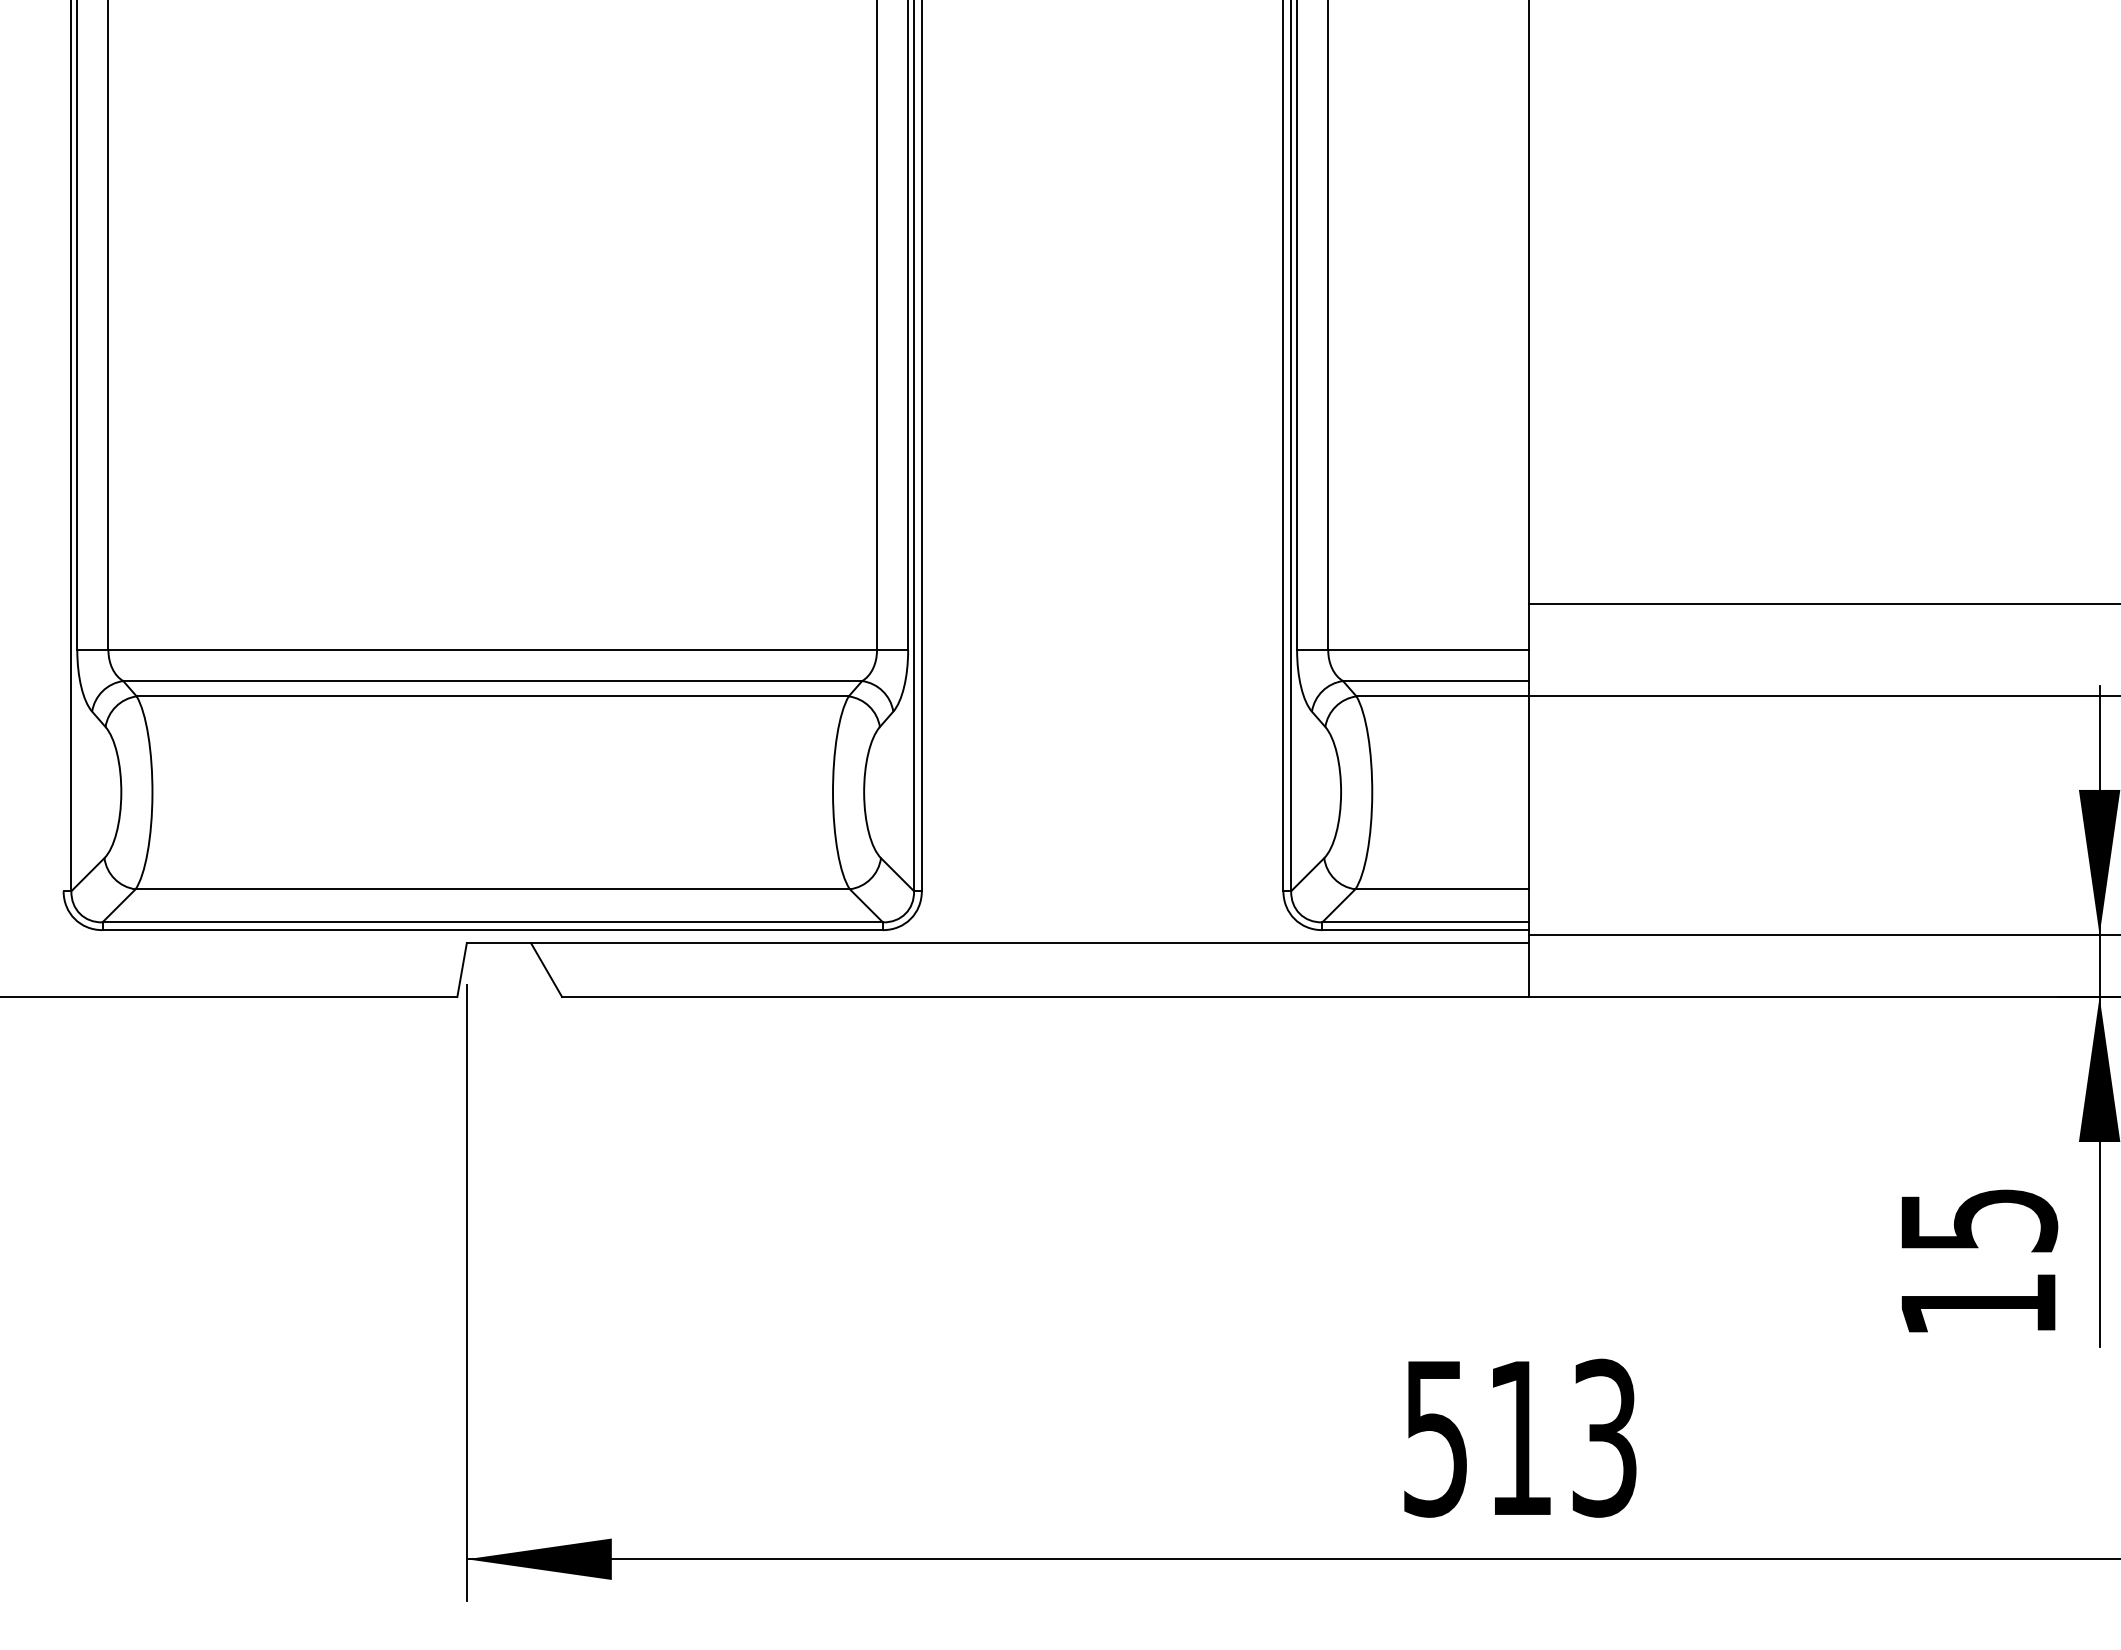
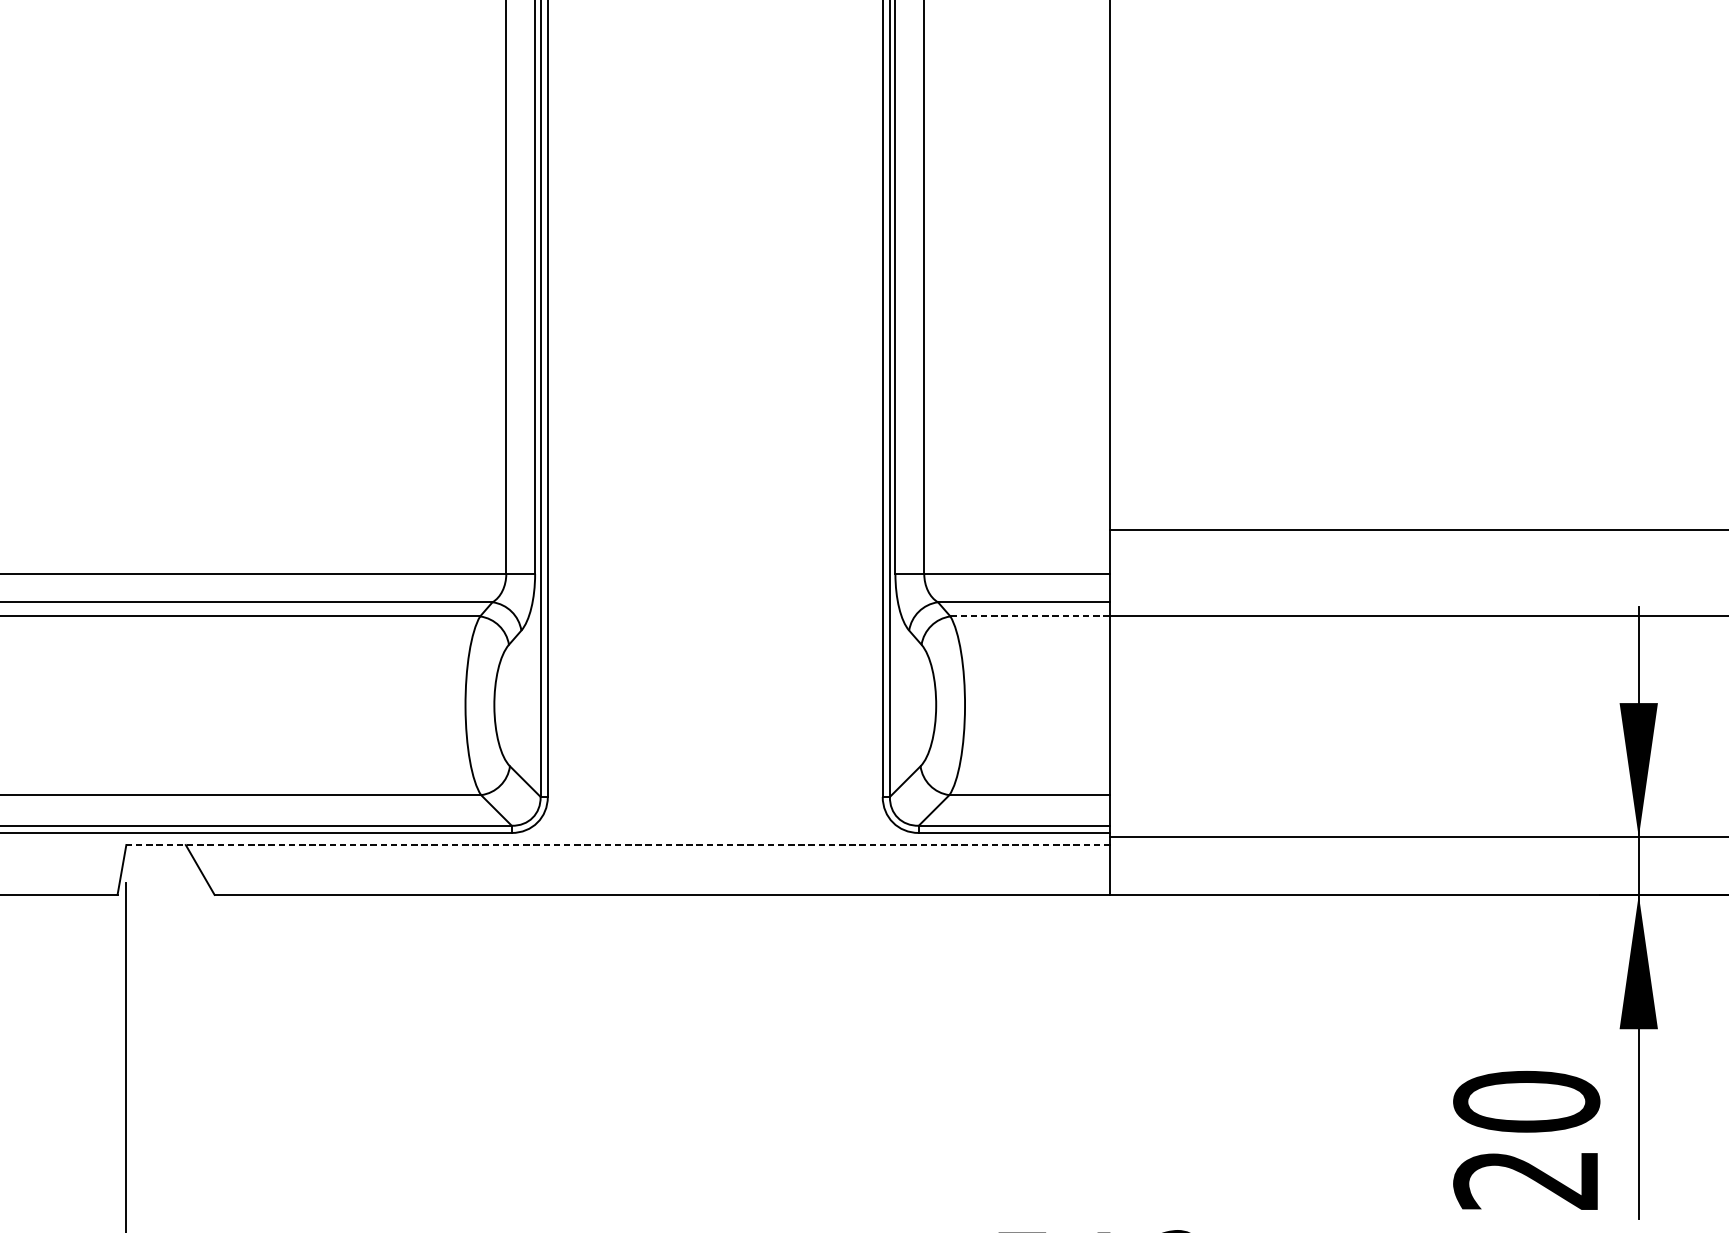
line: (1443, 696) -> (1031, 616), solid -> dashed
line: (997, 943) -> (617, 845), solid -> dashed
text: (1978, 1262) -> (1526, 1140), 15 -> 20

